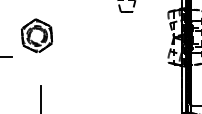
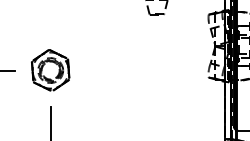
part: (37, 35) -> (51, 69), moved

